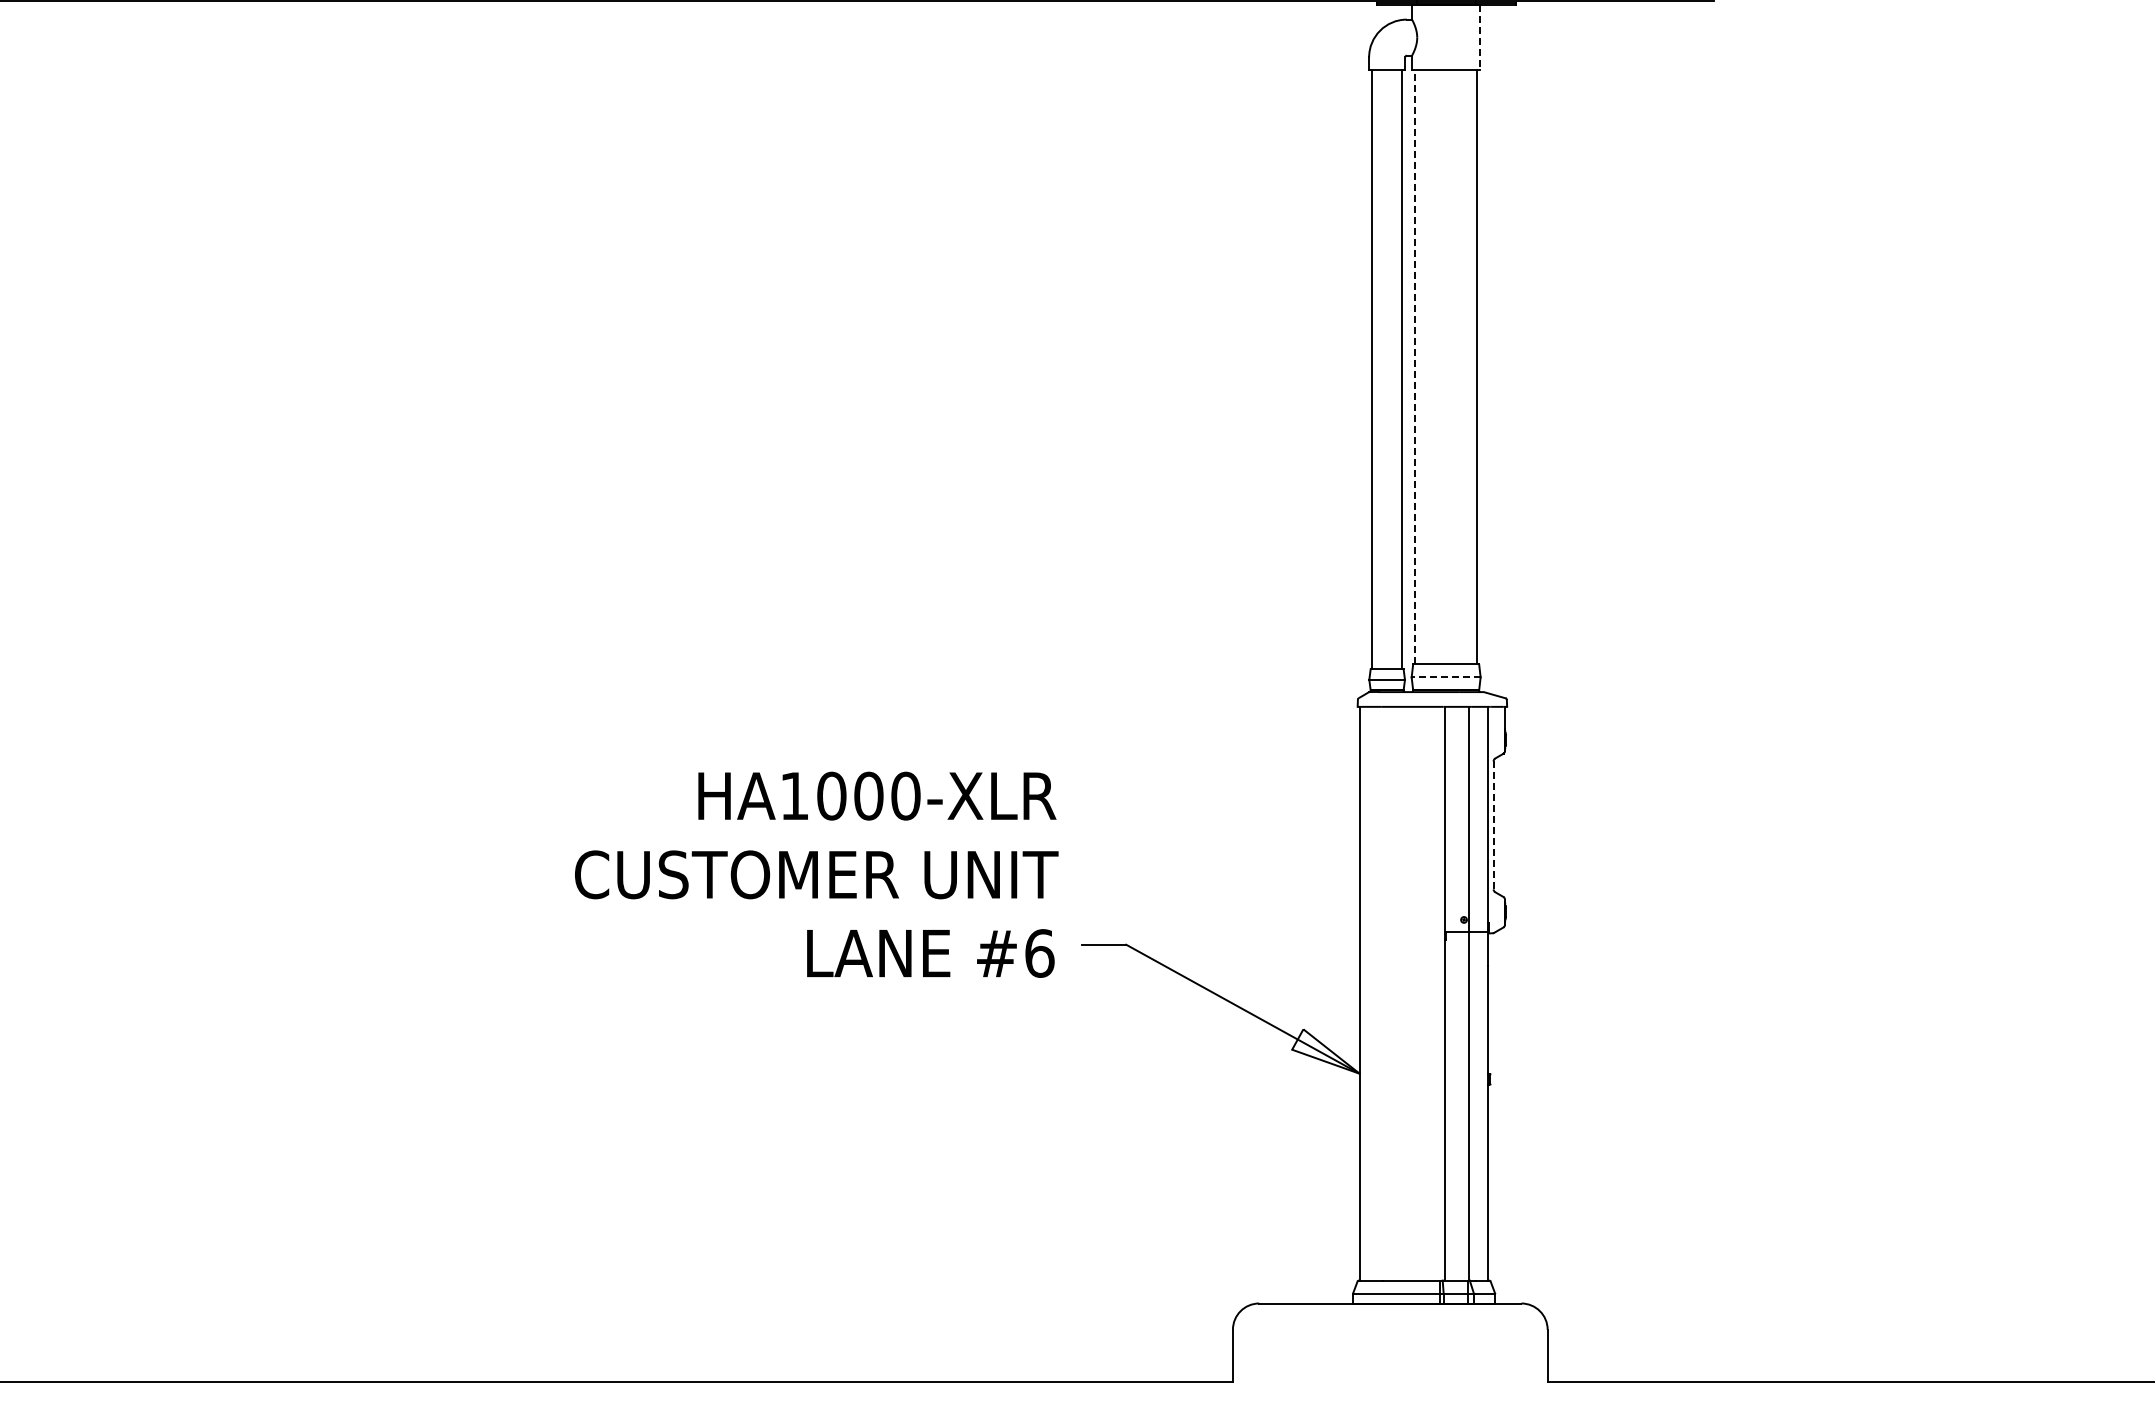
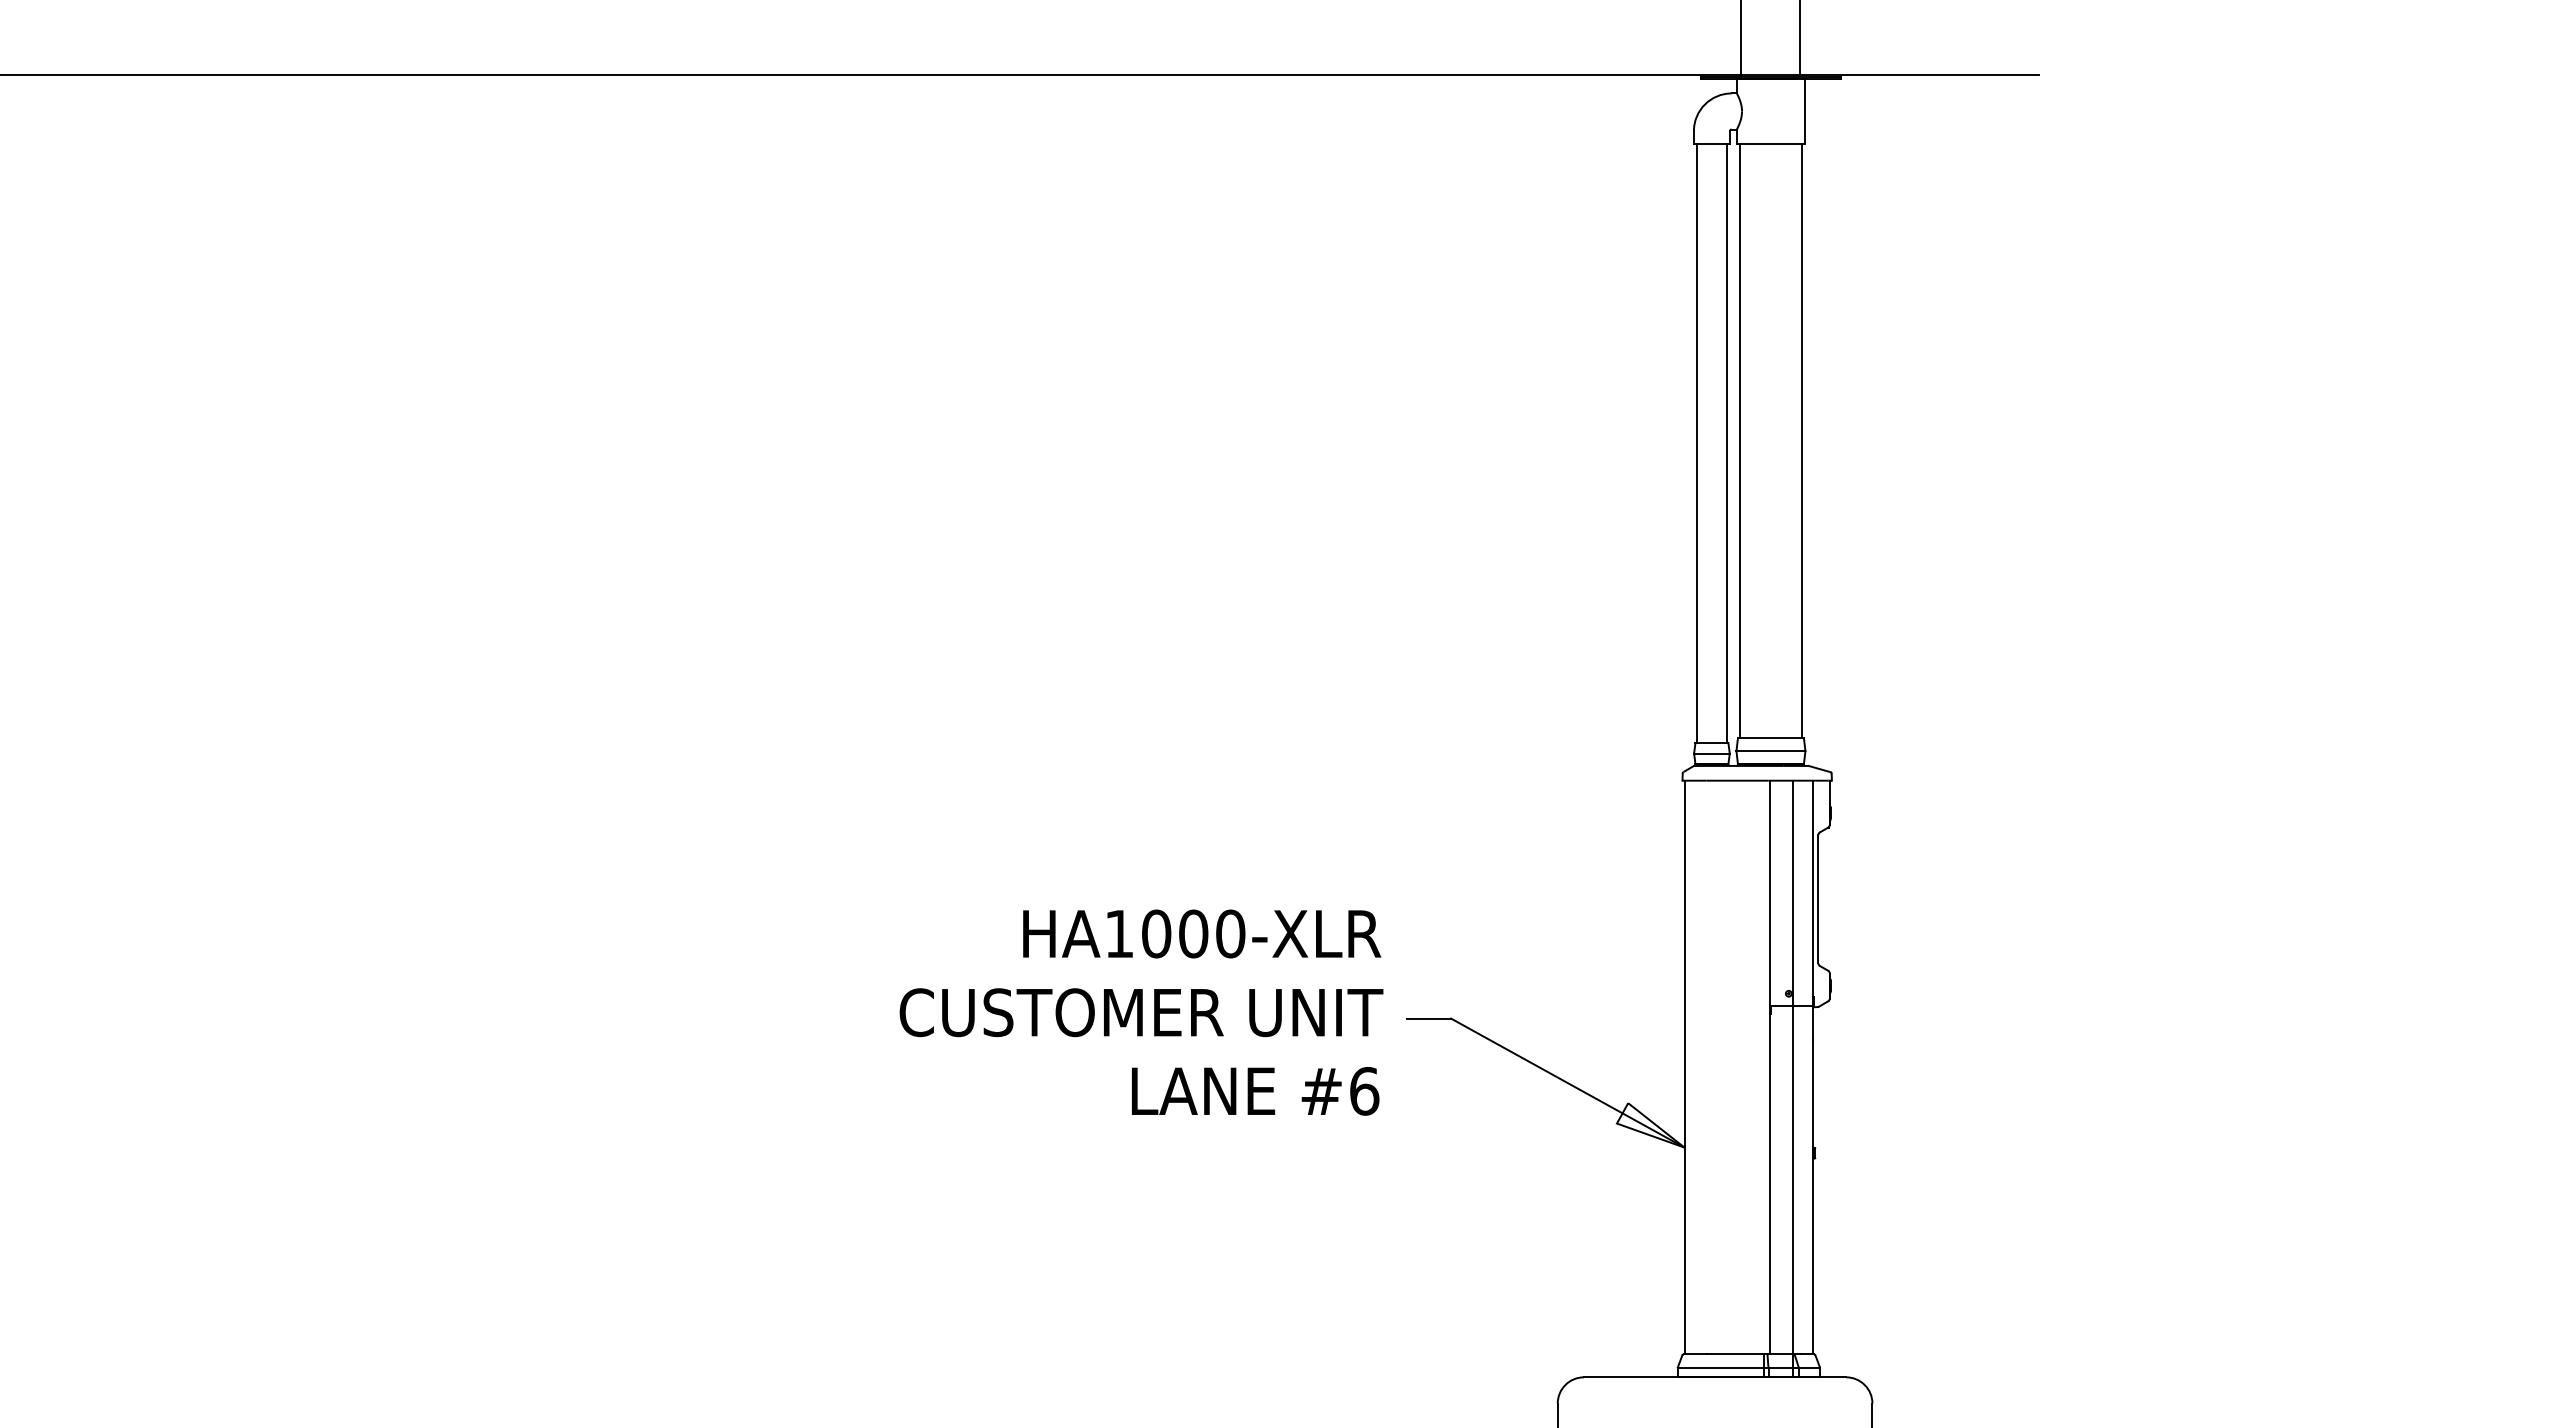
line: (1480, 37) -> (1805, 111), dashed -> solid
line: (1414, 367) -> (1739, 441), dashed -> solid
line: (1445, 677) -> (1770, 751), dashed -> solid
line: (1493, 824) -> (1818, 898), dashed -> solid
text: (816, 874) -> (1141, 1012), moved

